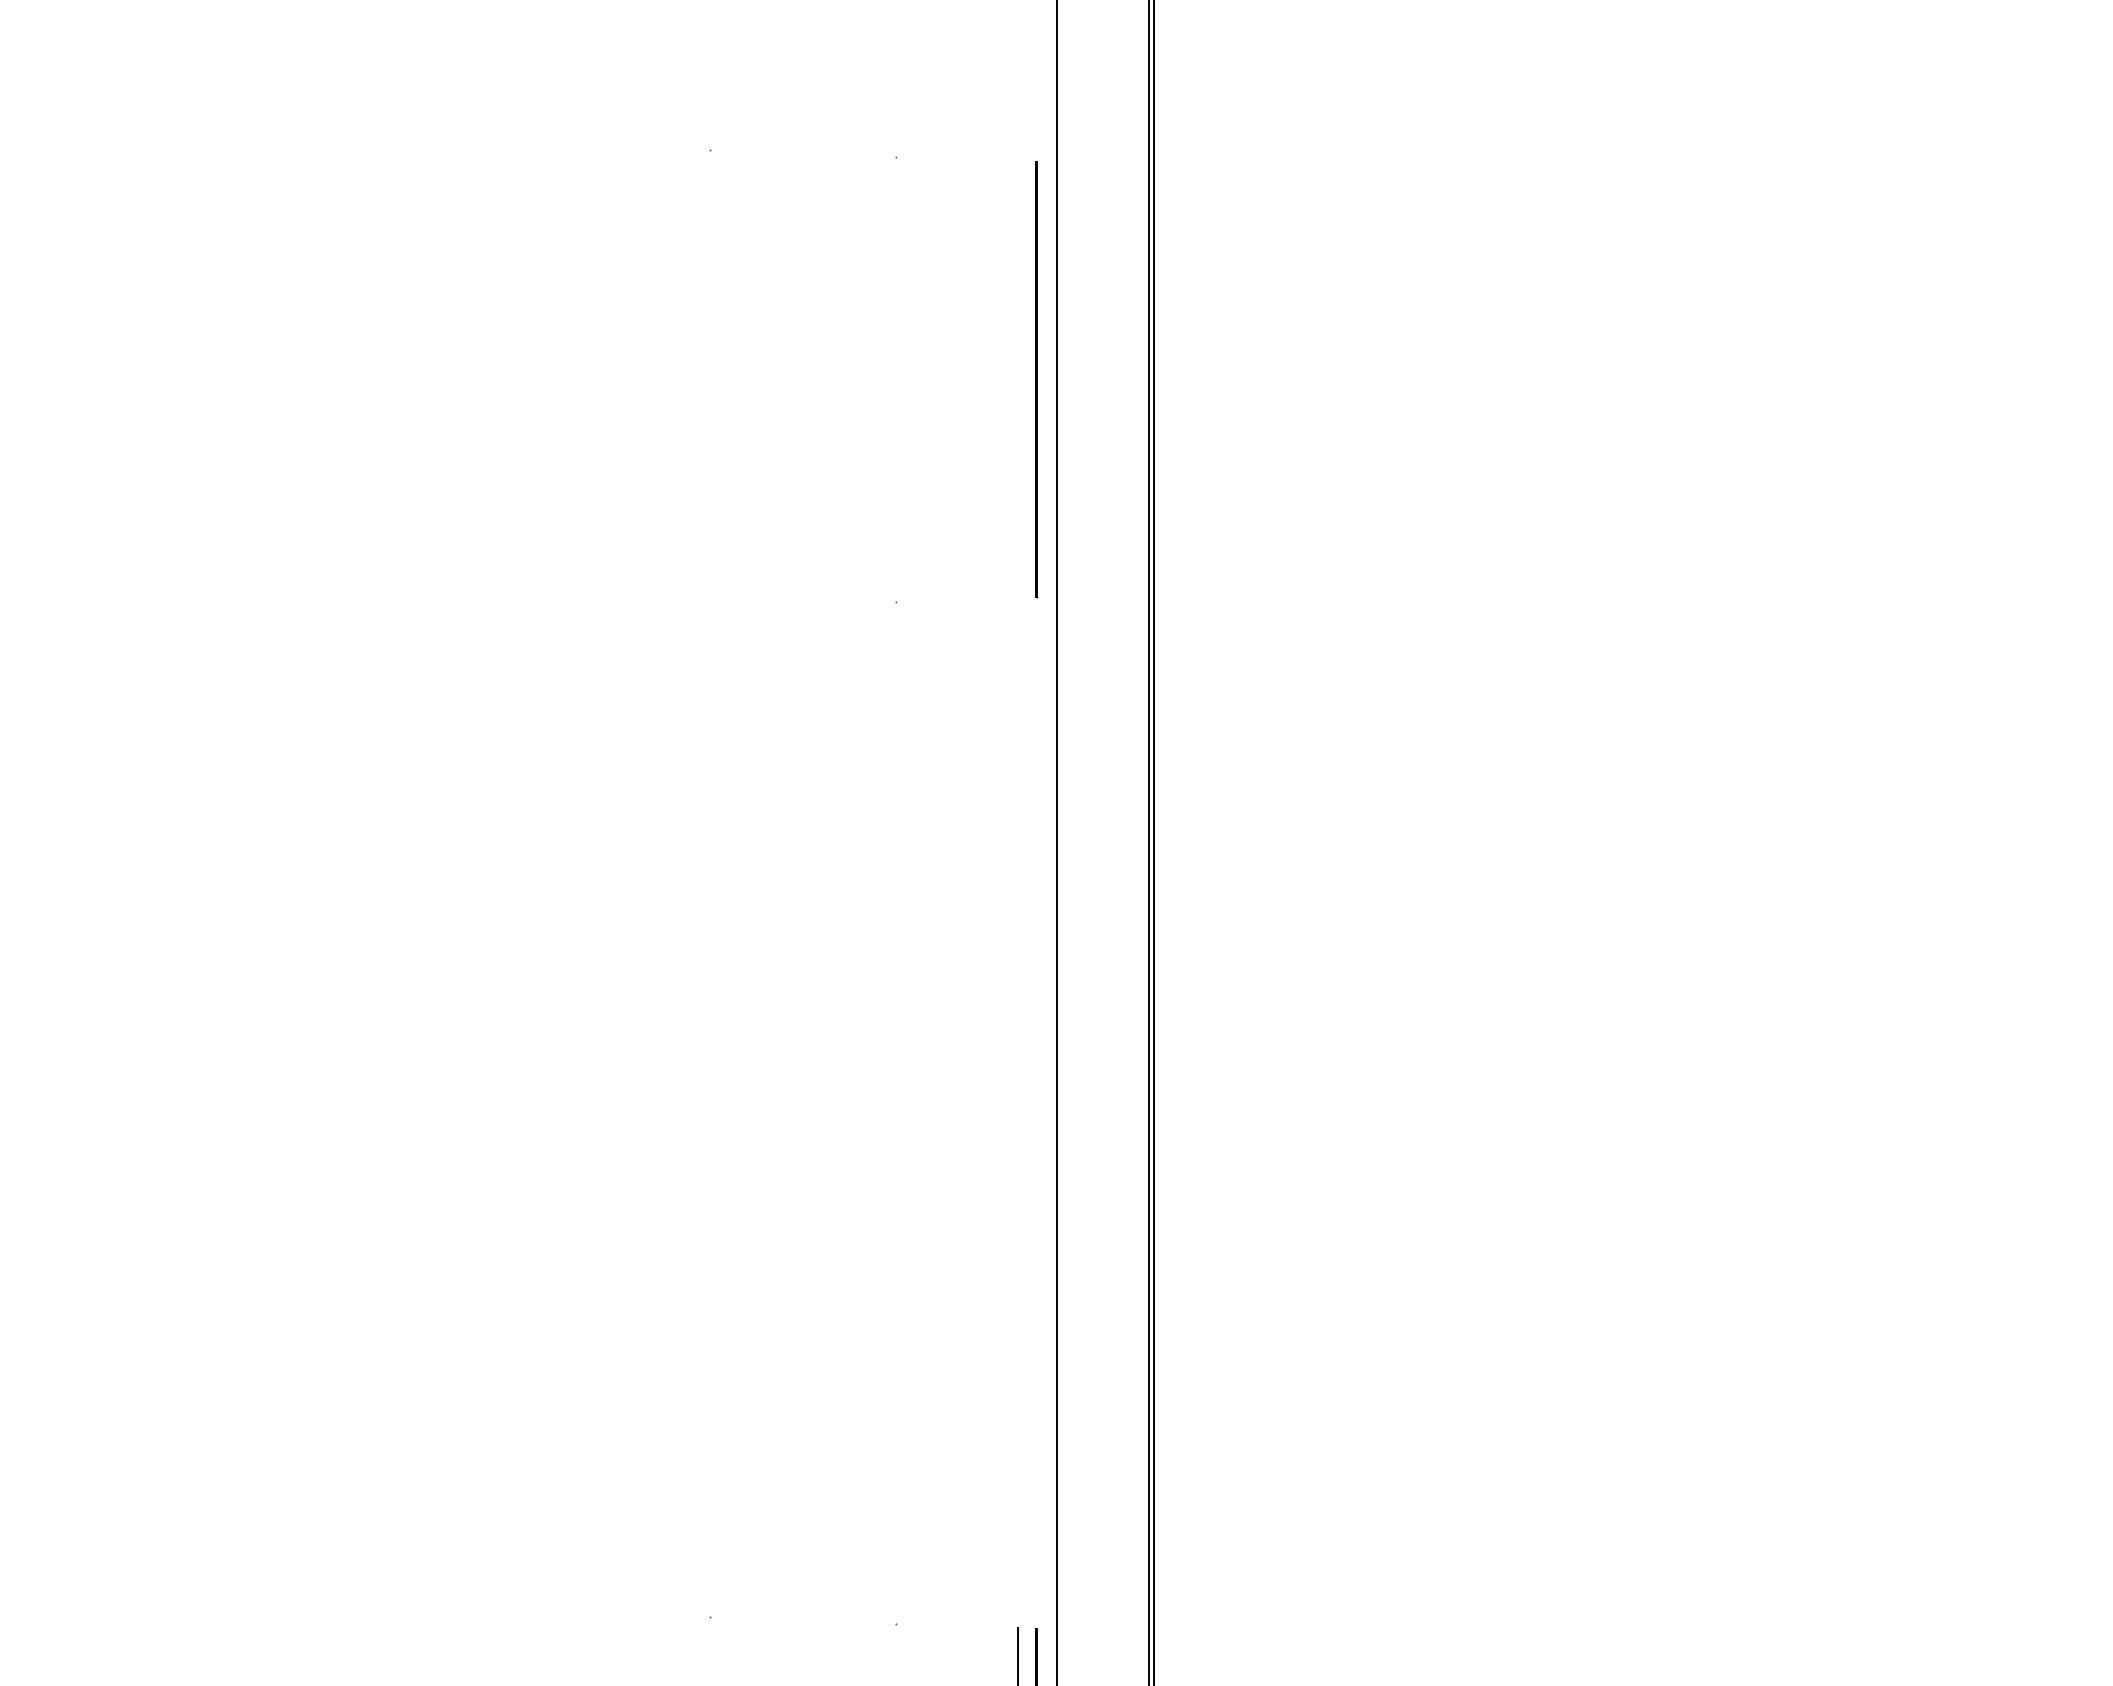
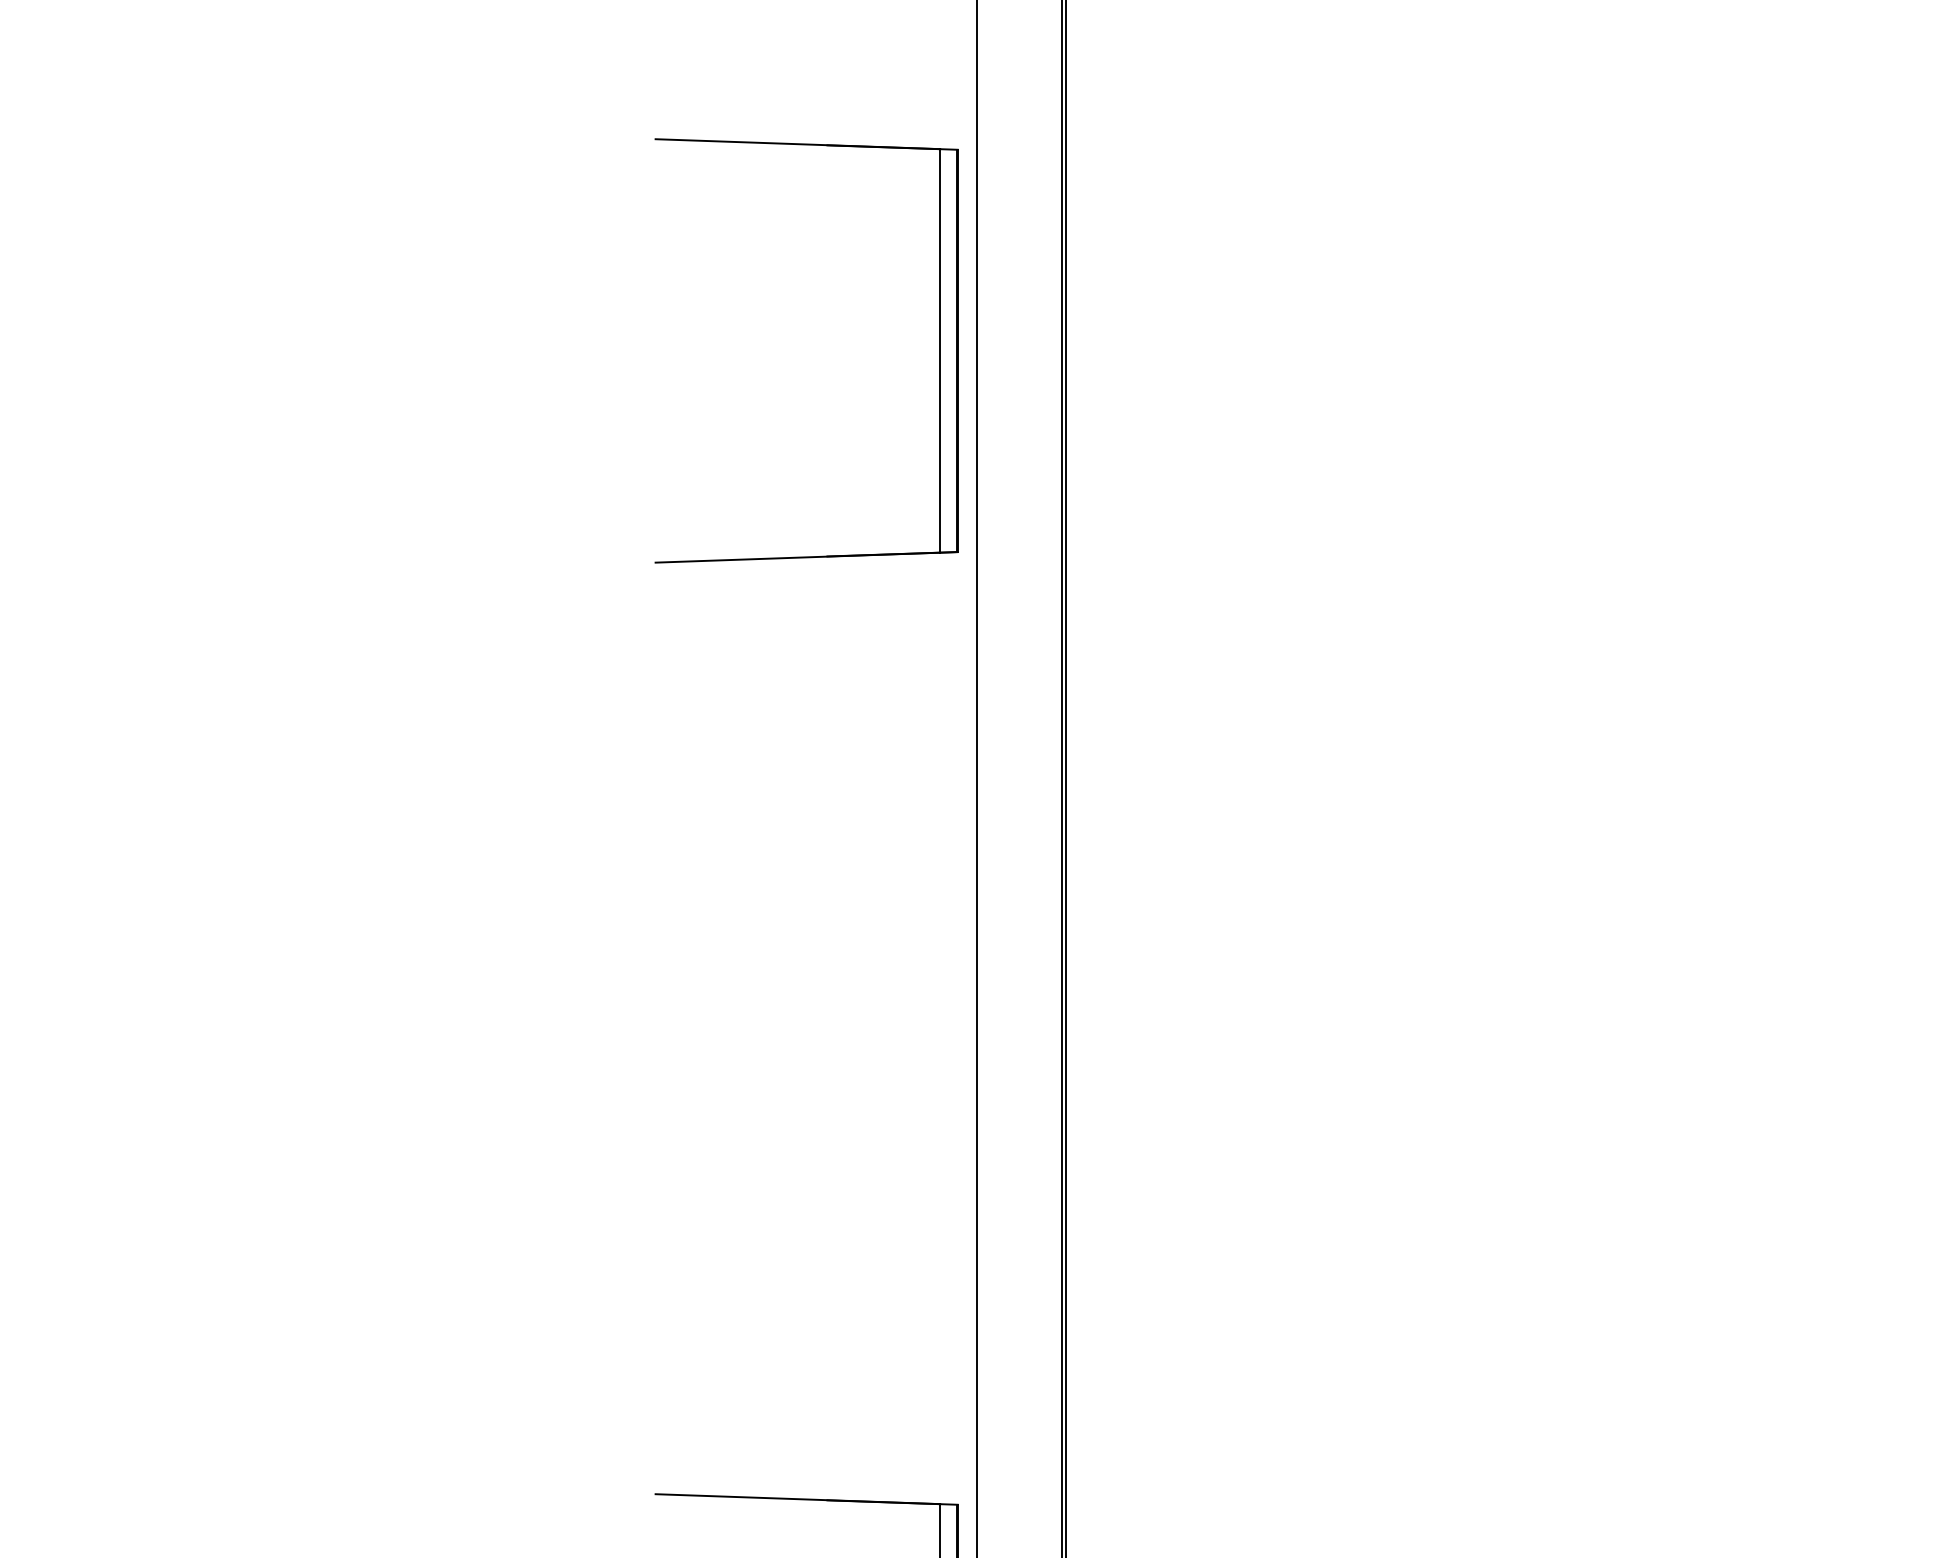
line: (1017, 379) -> (939, 350), added

